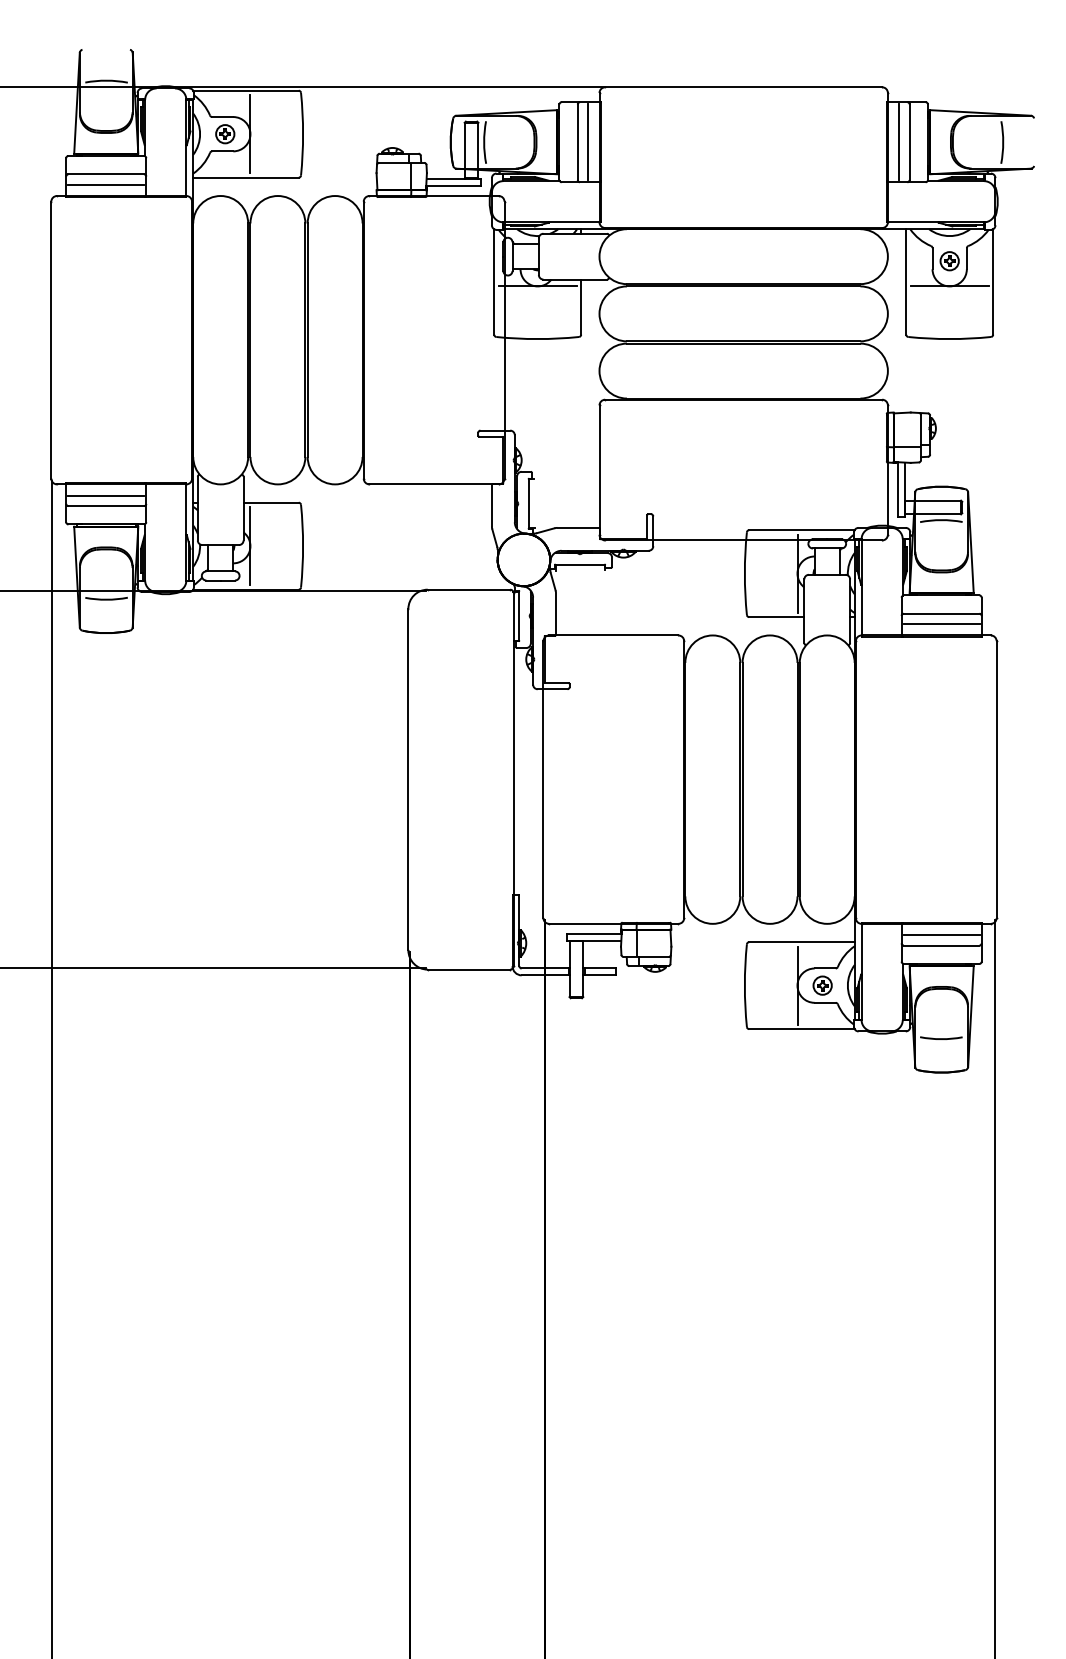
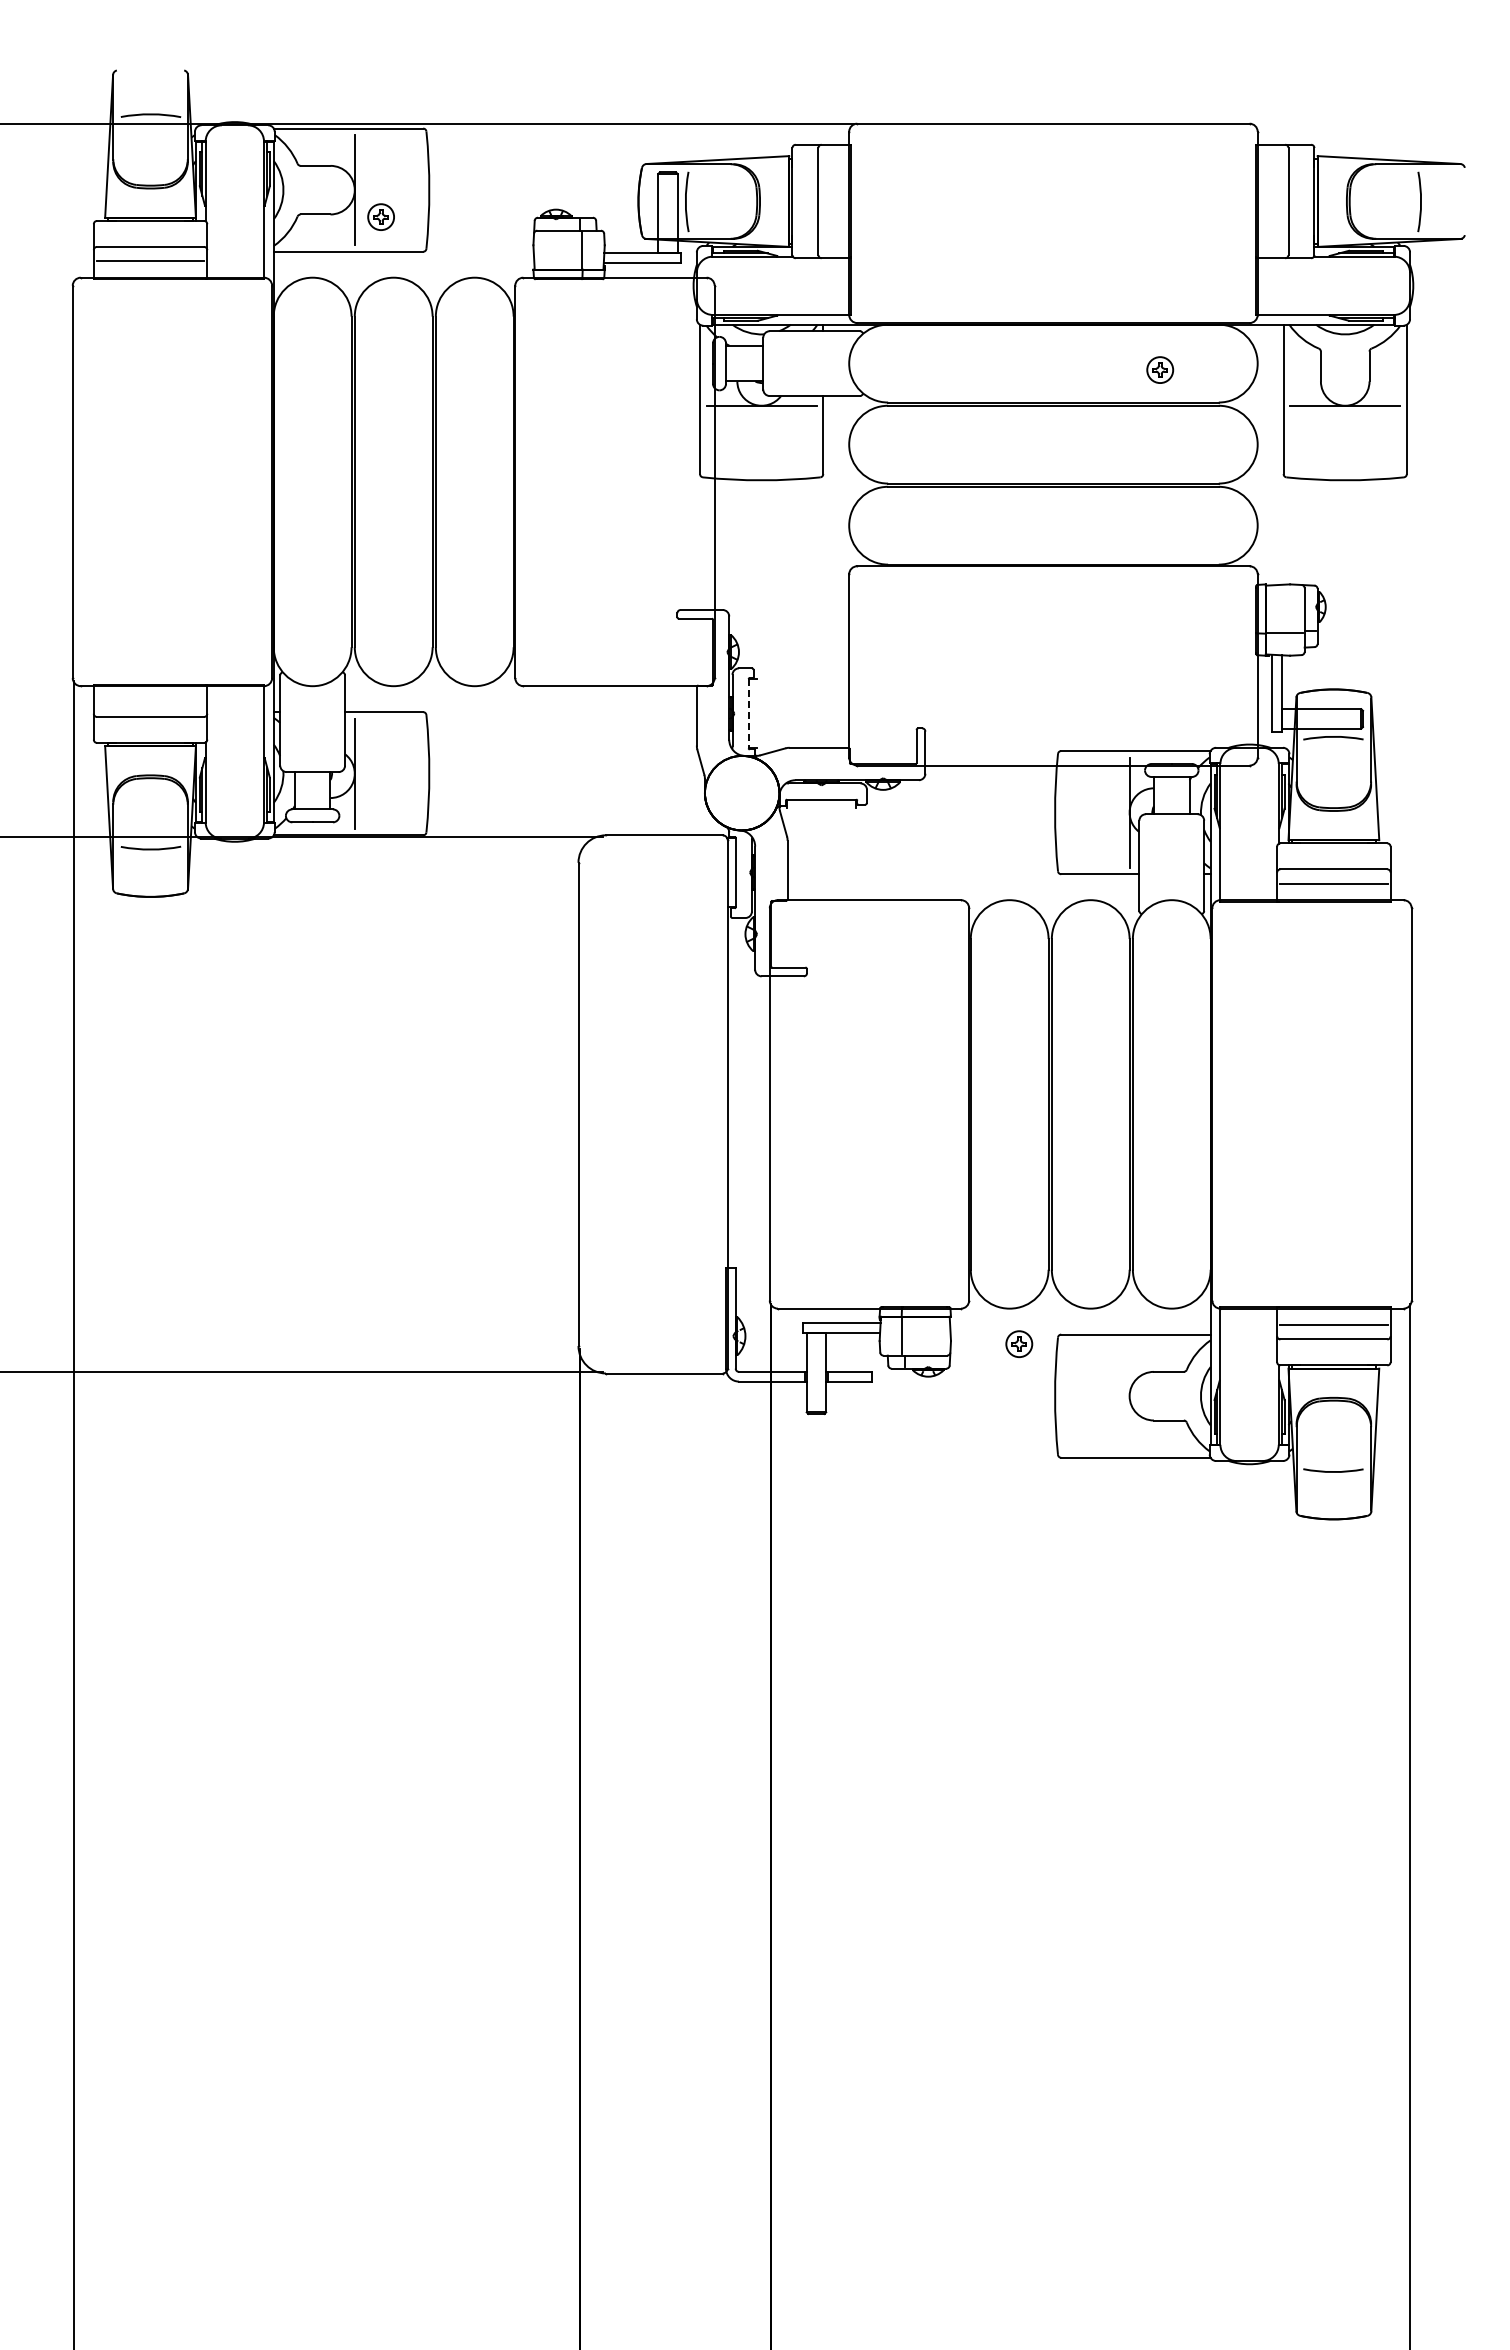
part: (224, 133) -> (380, 216), moved
line: (587, 142) -> (832, 201), removed
line: (899, 142) -> (1273, 201), removed
part: (949, 260) -> (1160, 369), moved
line: (106, 495) -> (150, 702), removed
line: (528, 503) -> (748, 713), solid -> dashed
line: (797, 985) -> (1129, 1396), removed
part: (822, 985) -> (1019, 1343), moved

